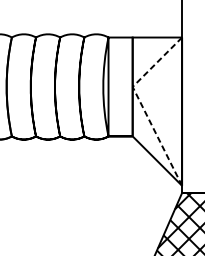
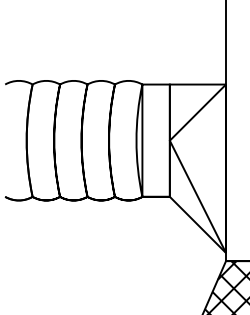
line: (141, 104) -> (179, 160), dashed -> solid

